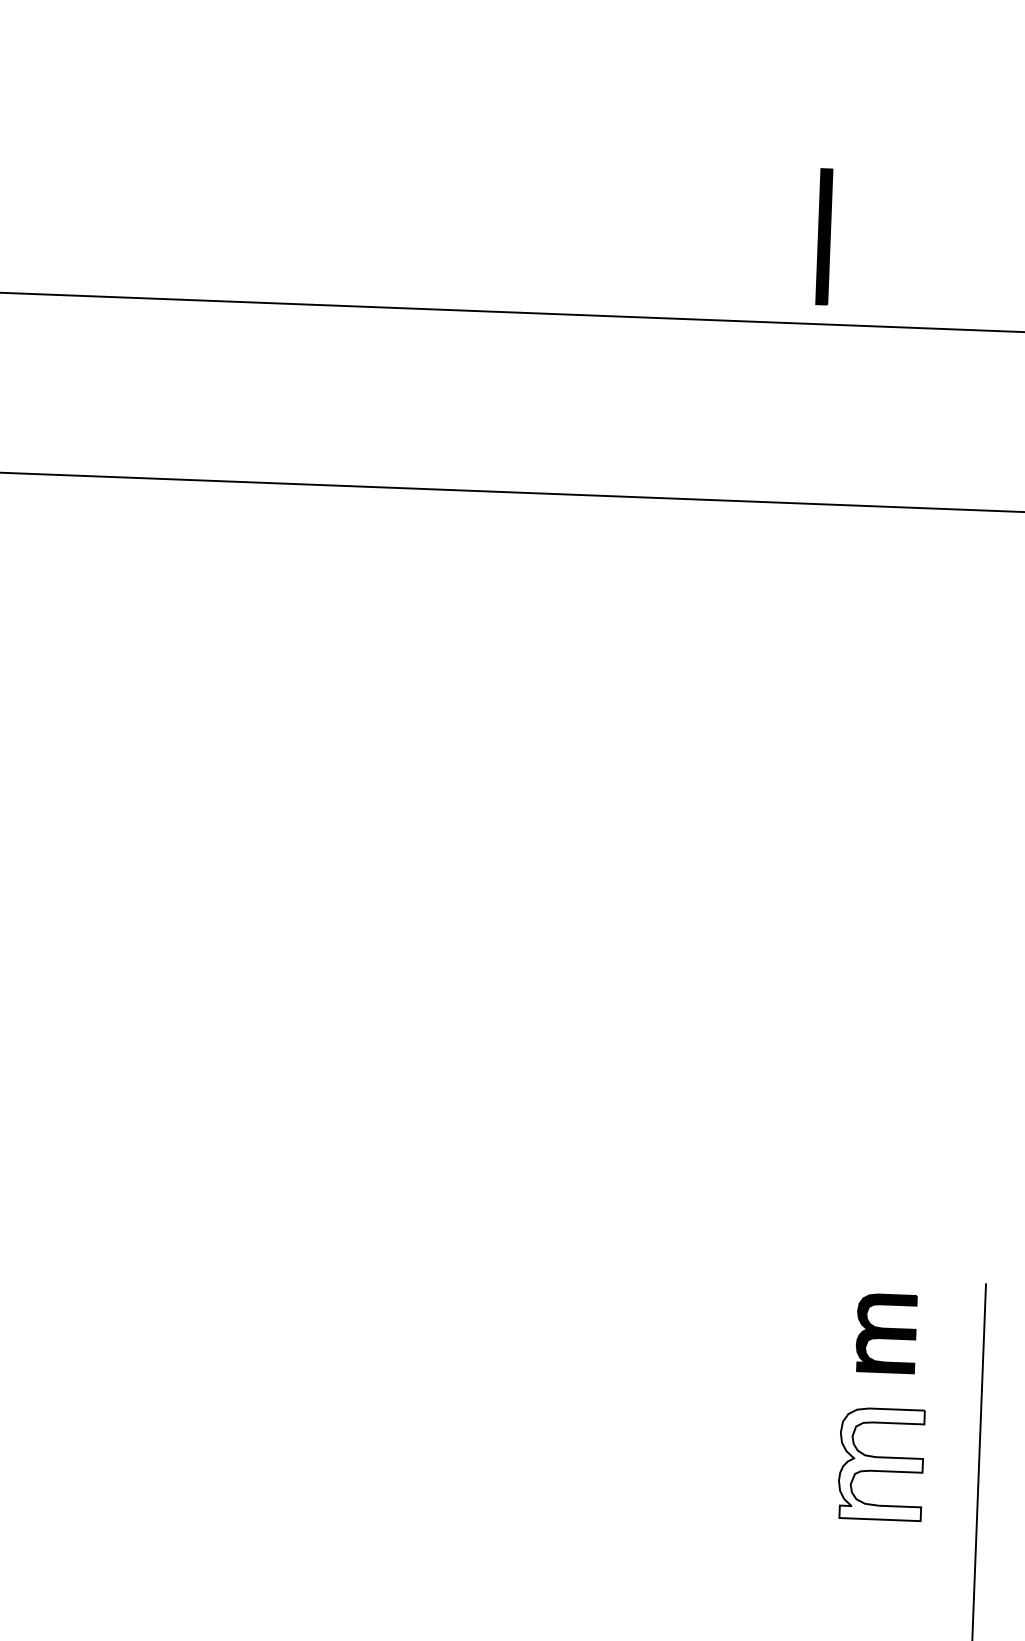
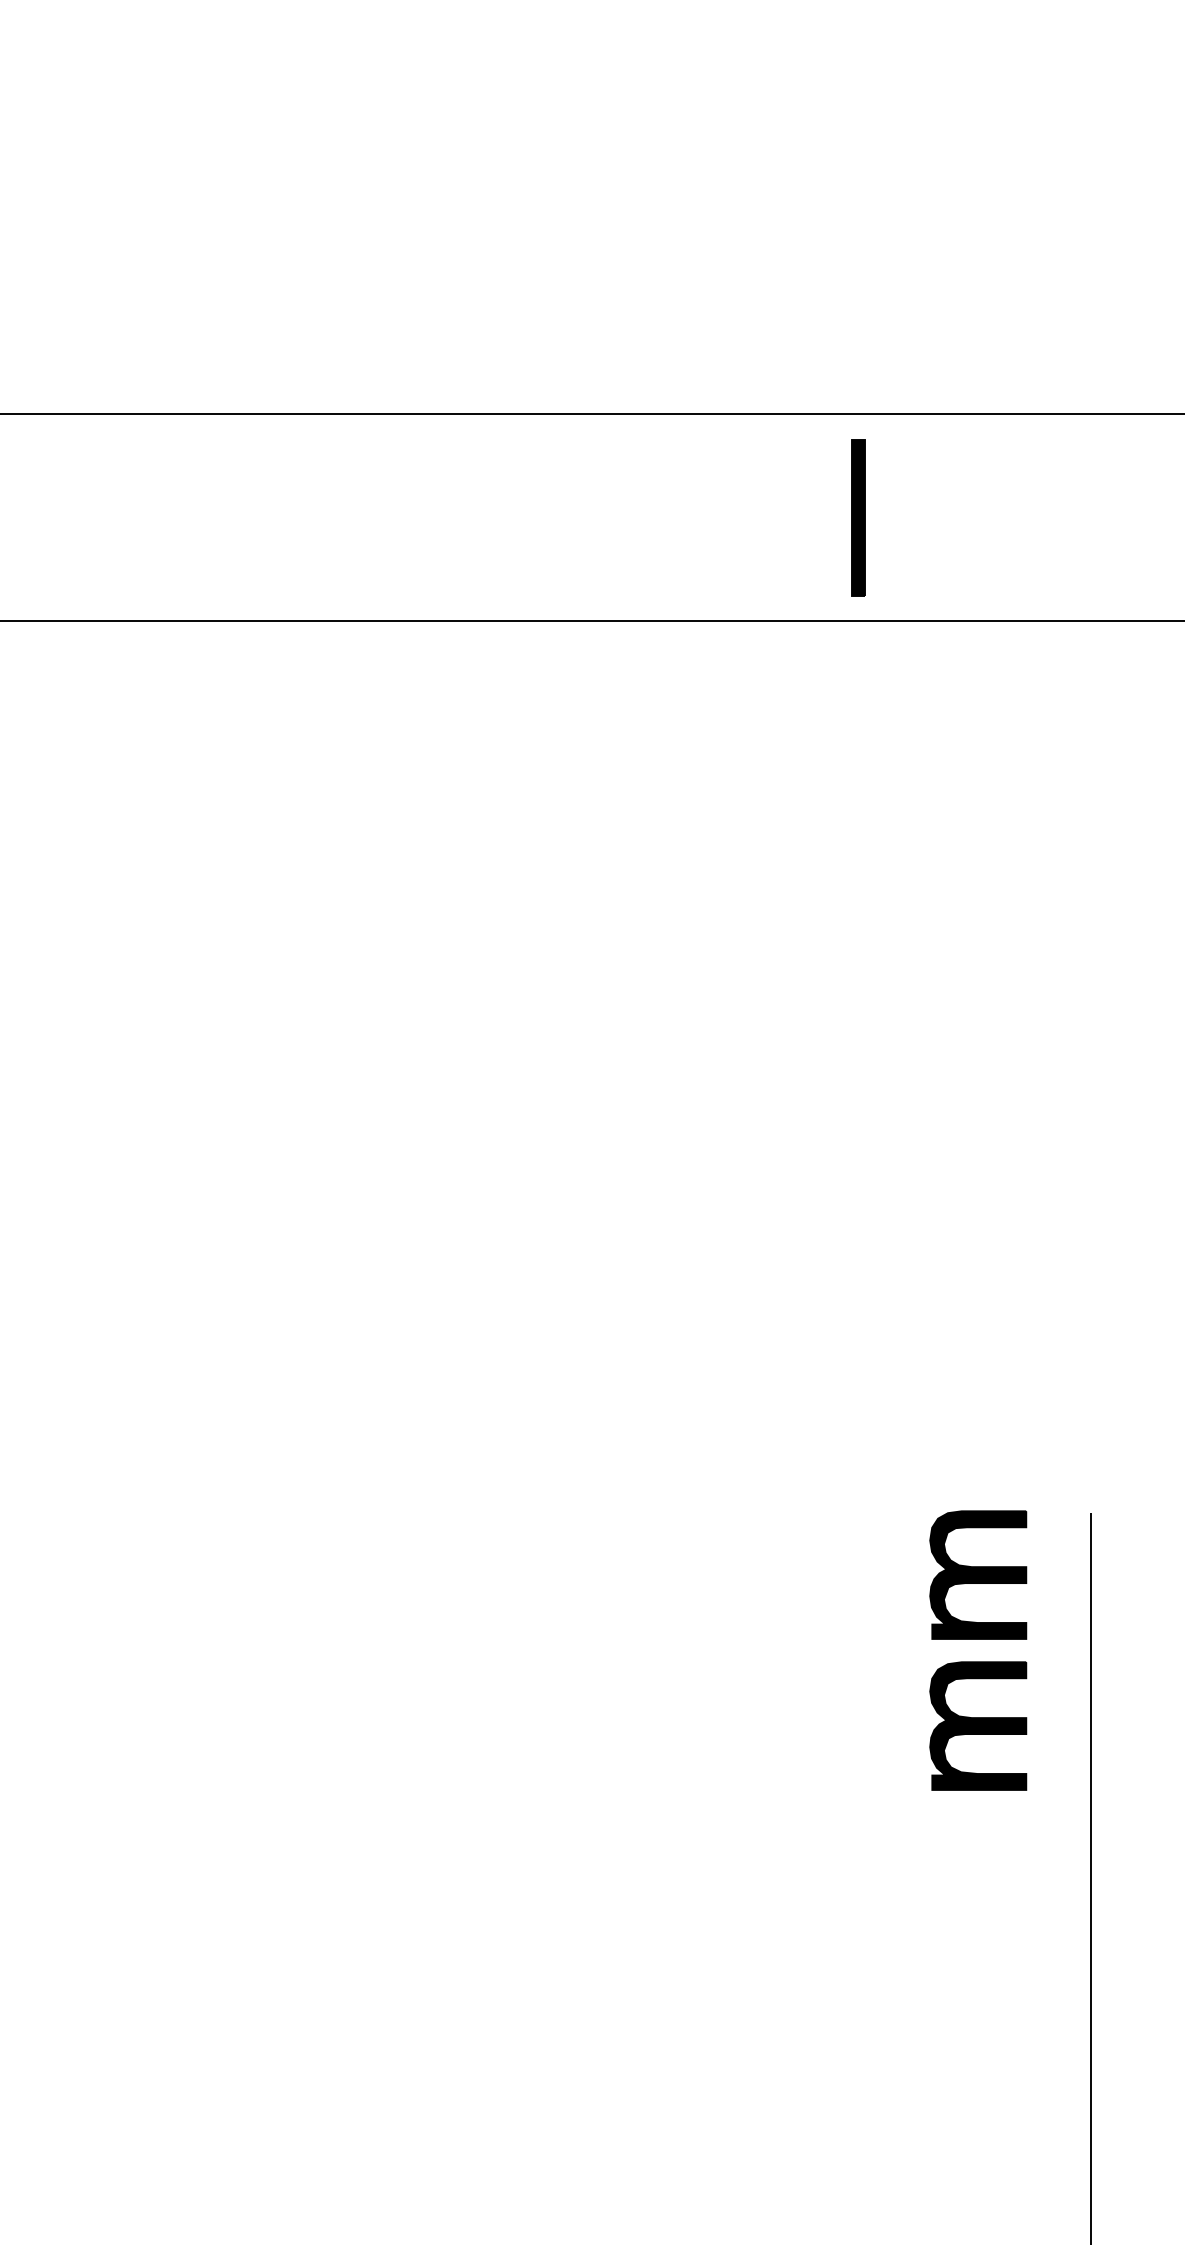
part: (824, 236) -> (858, 517), moved
part: (886, 1333) -> (978, 1574), size x1.43
fill: (881, 1463) -> (978, 1725), added

